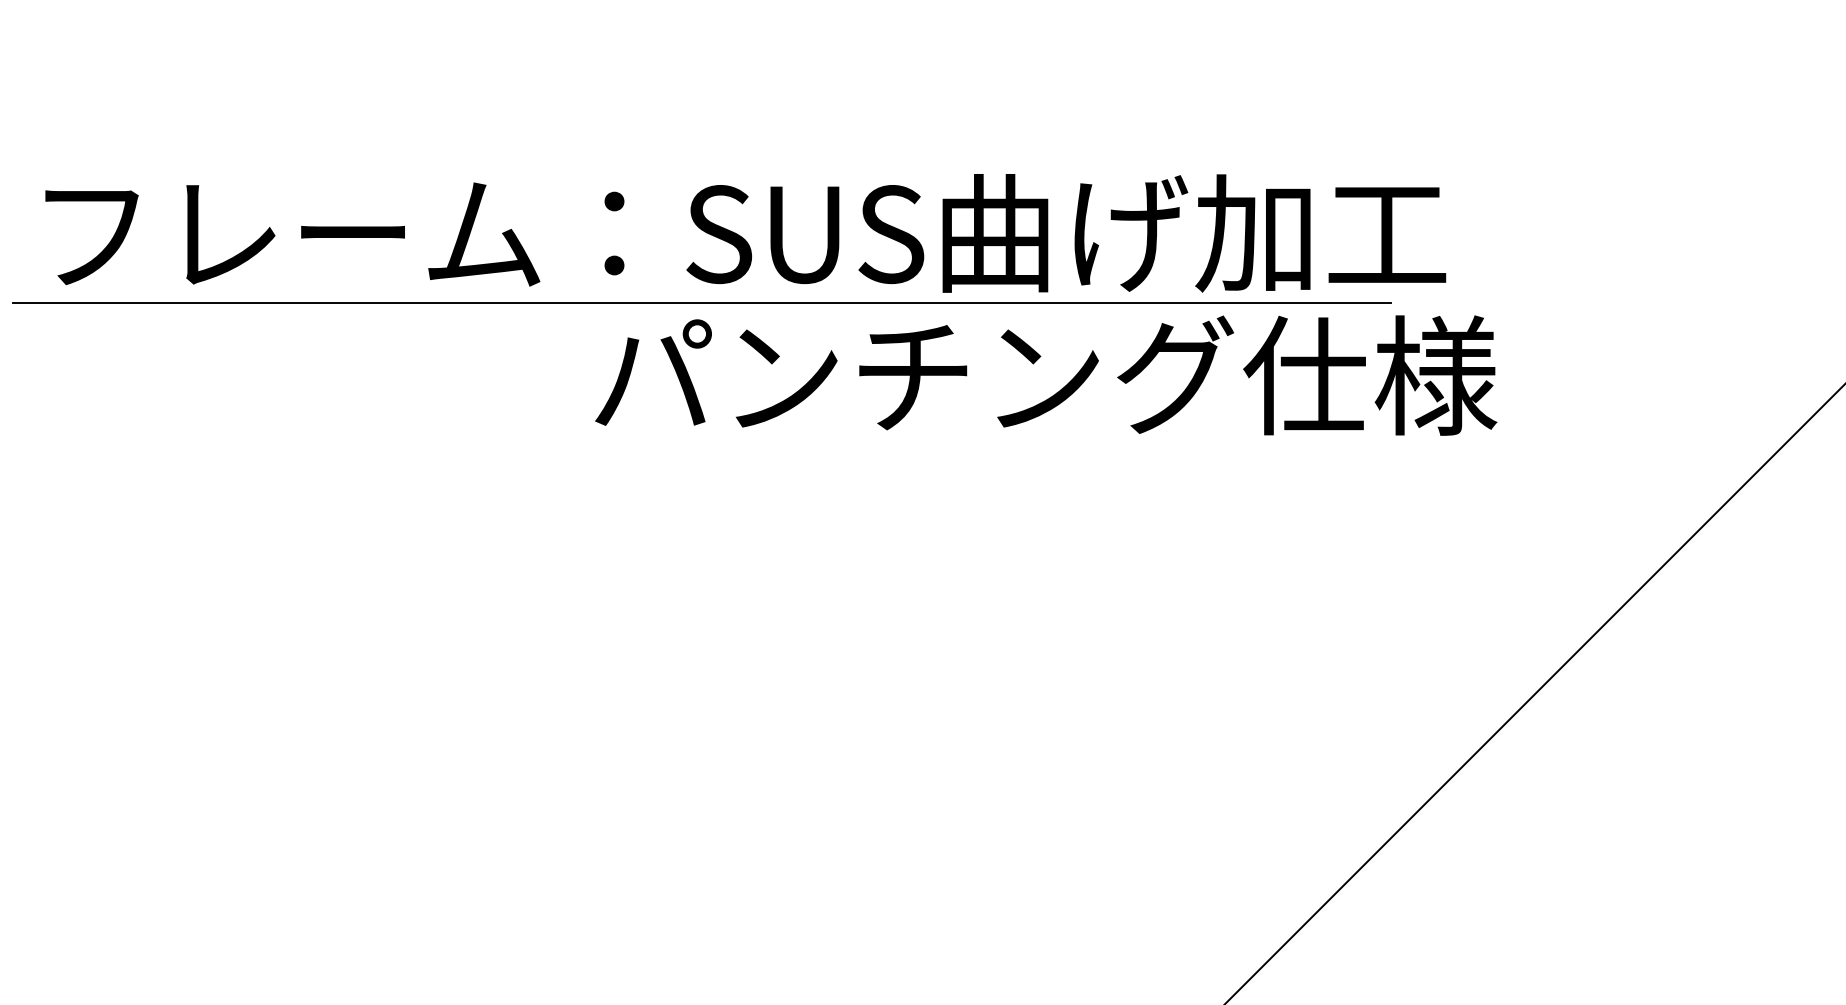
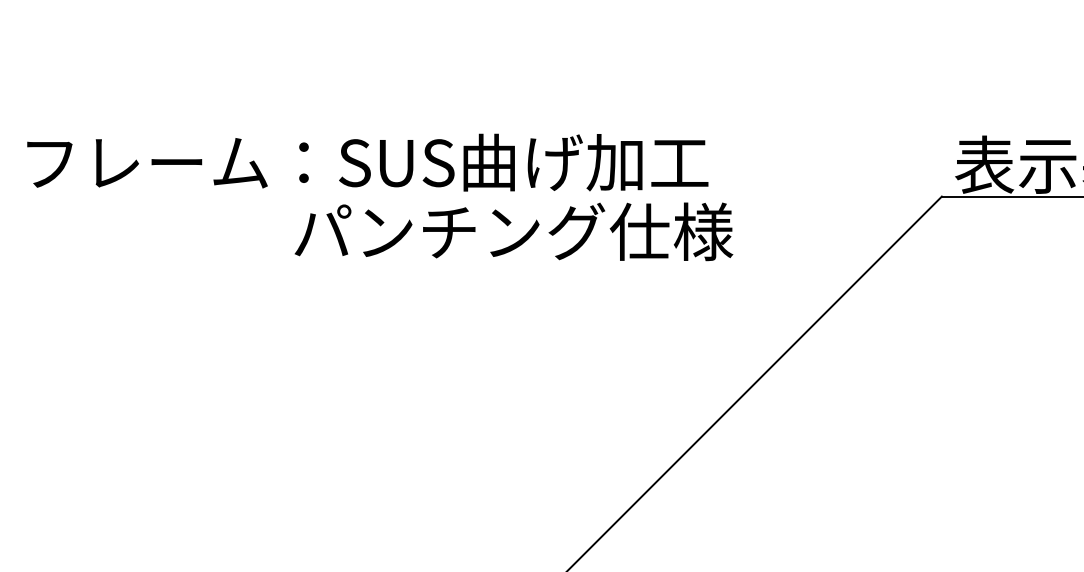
line: (701, 302) -> (346, 196), removed

